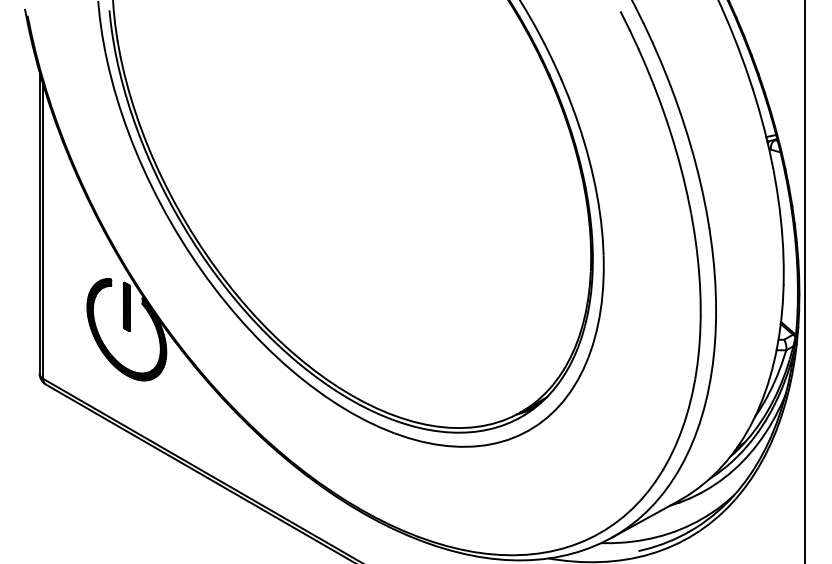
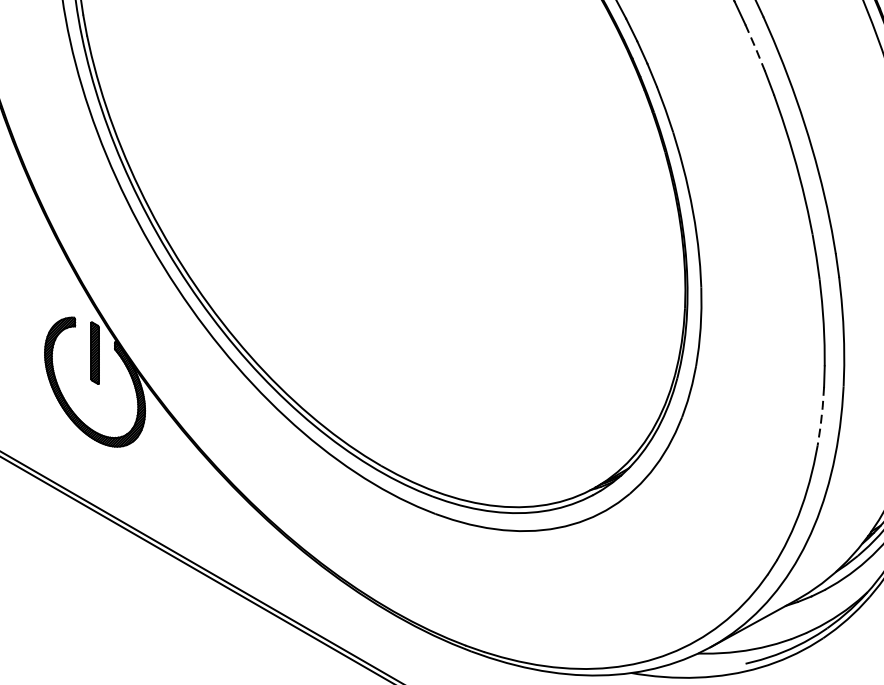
line: (646, 66) -> (755, 47), solid -> dashed
line: (698, 356) -> (821, 416), solid -> dashed

